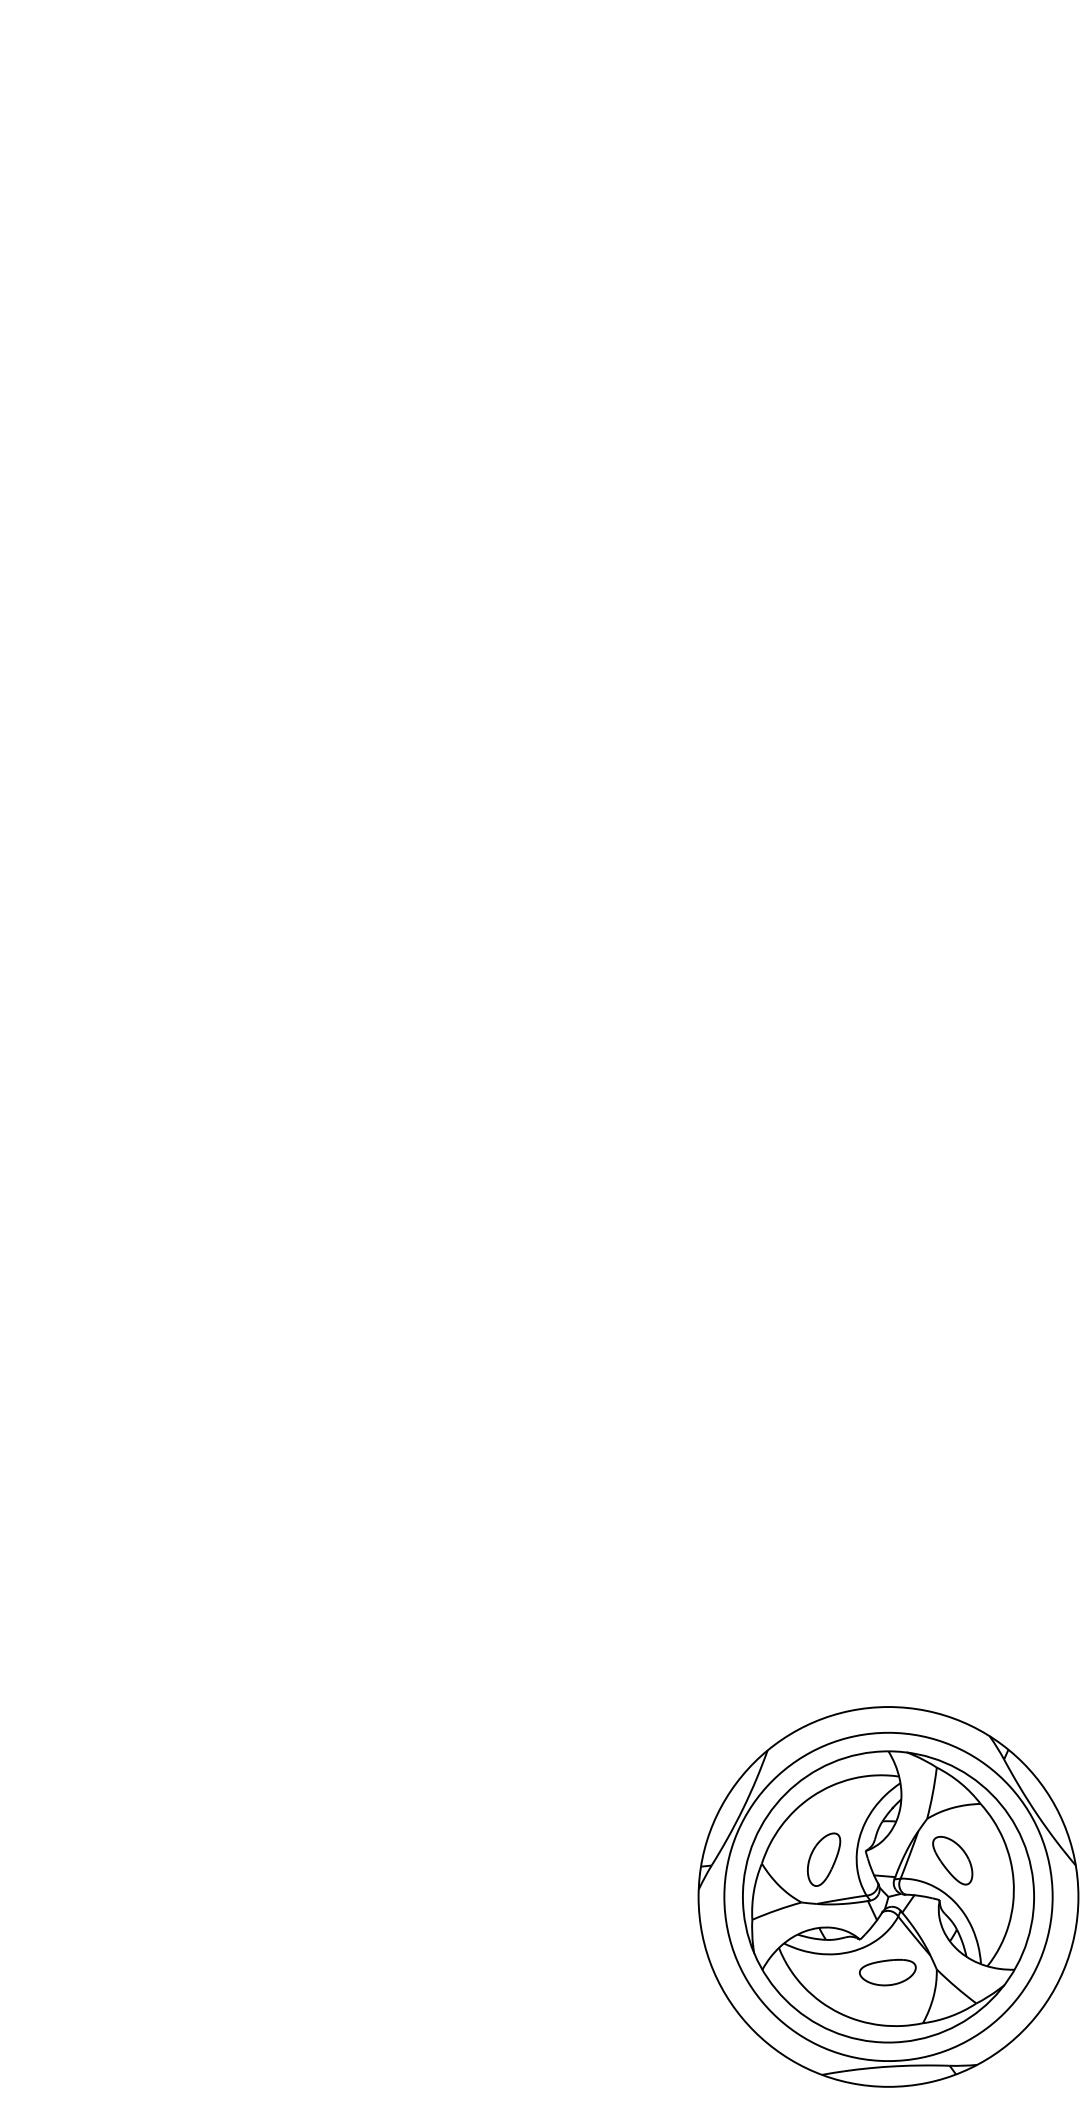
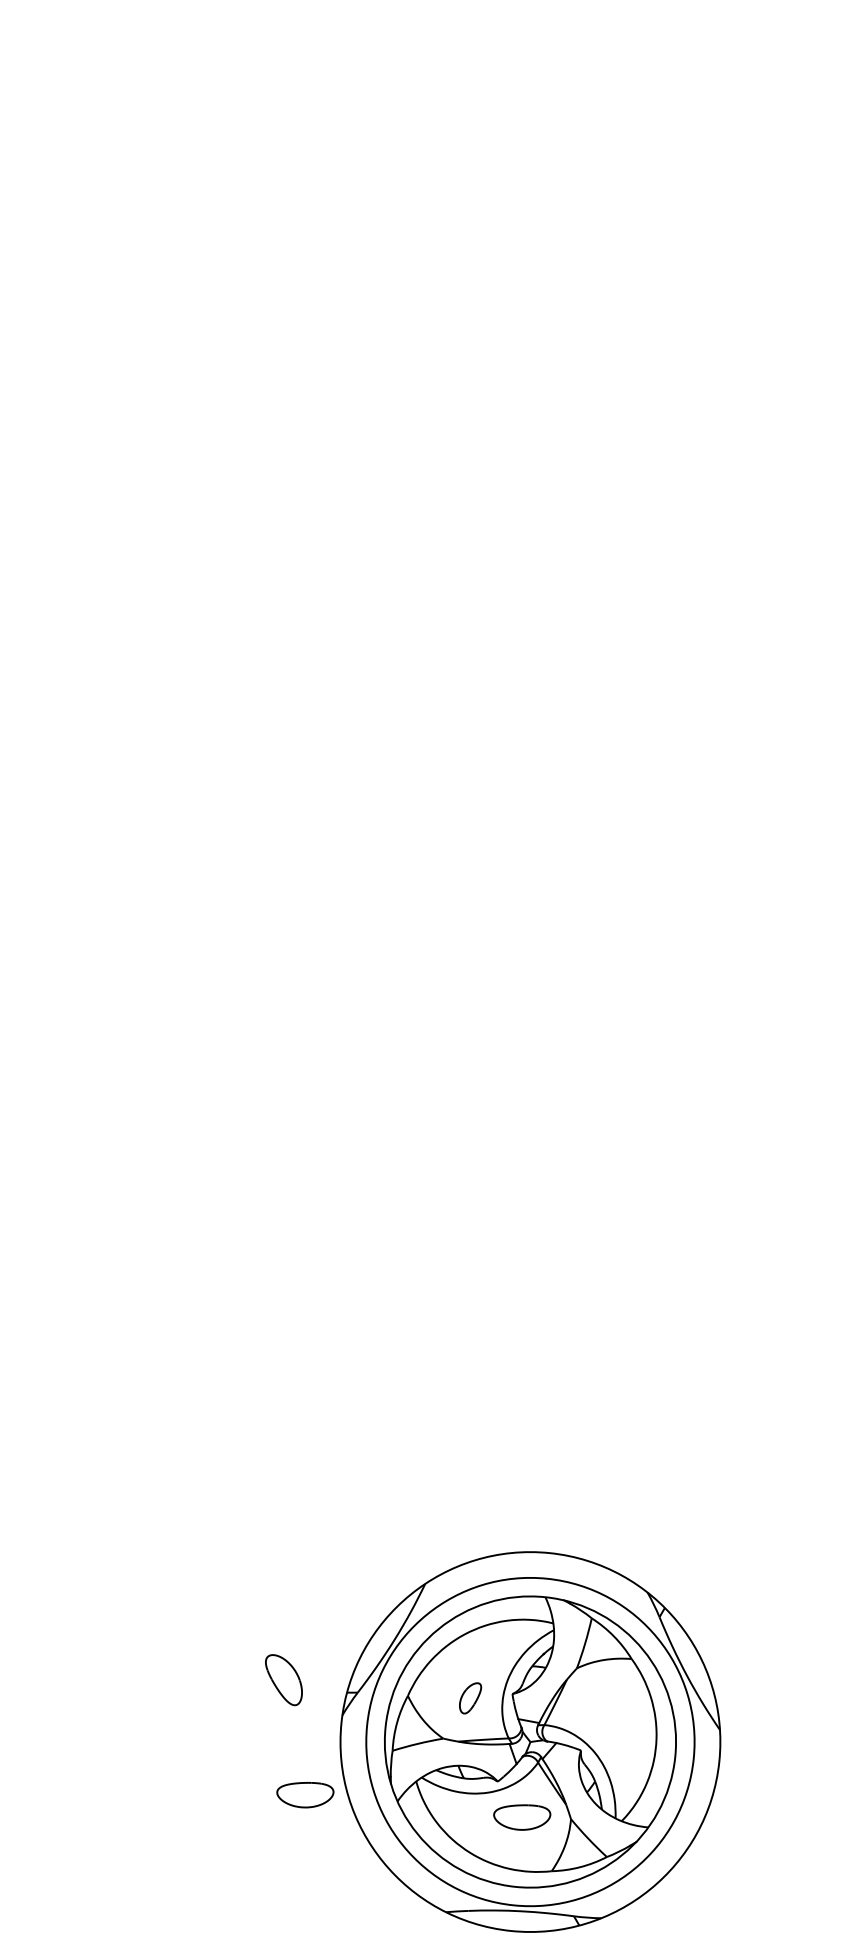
part: (824, 1859) -> (470, 1698), size x0.6
part: (952, 1860) -> (283, 1679), moved
part: (669, 1972) -> (304, 1794), added

